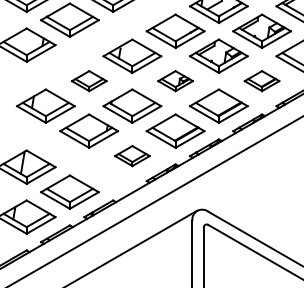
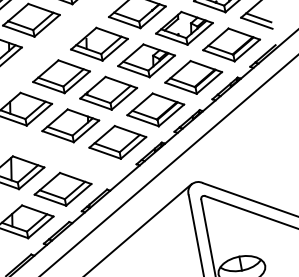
part: (89, 80) -> (61, 75), size x1.67
part: (175, 80) -> (146, 60), size x1.67
part: (261, 80) -> (230, 44), size x1.67
part: (132, 155) -> (117, 141), size x1.67

